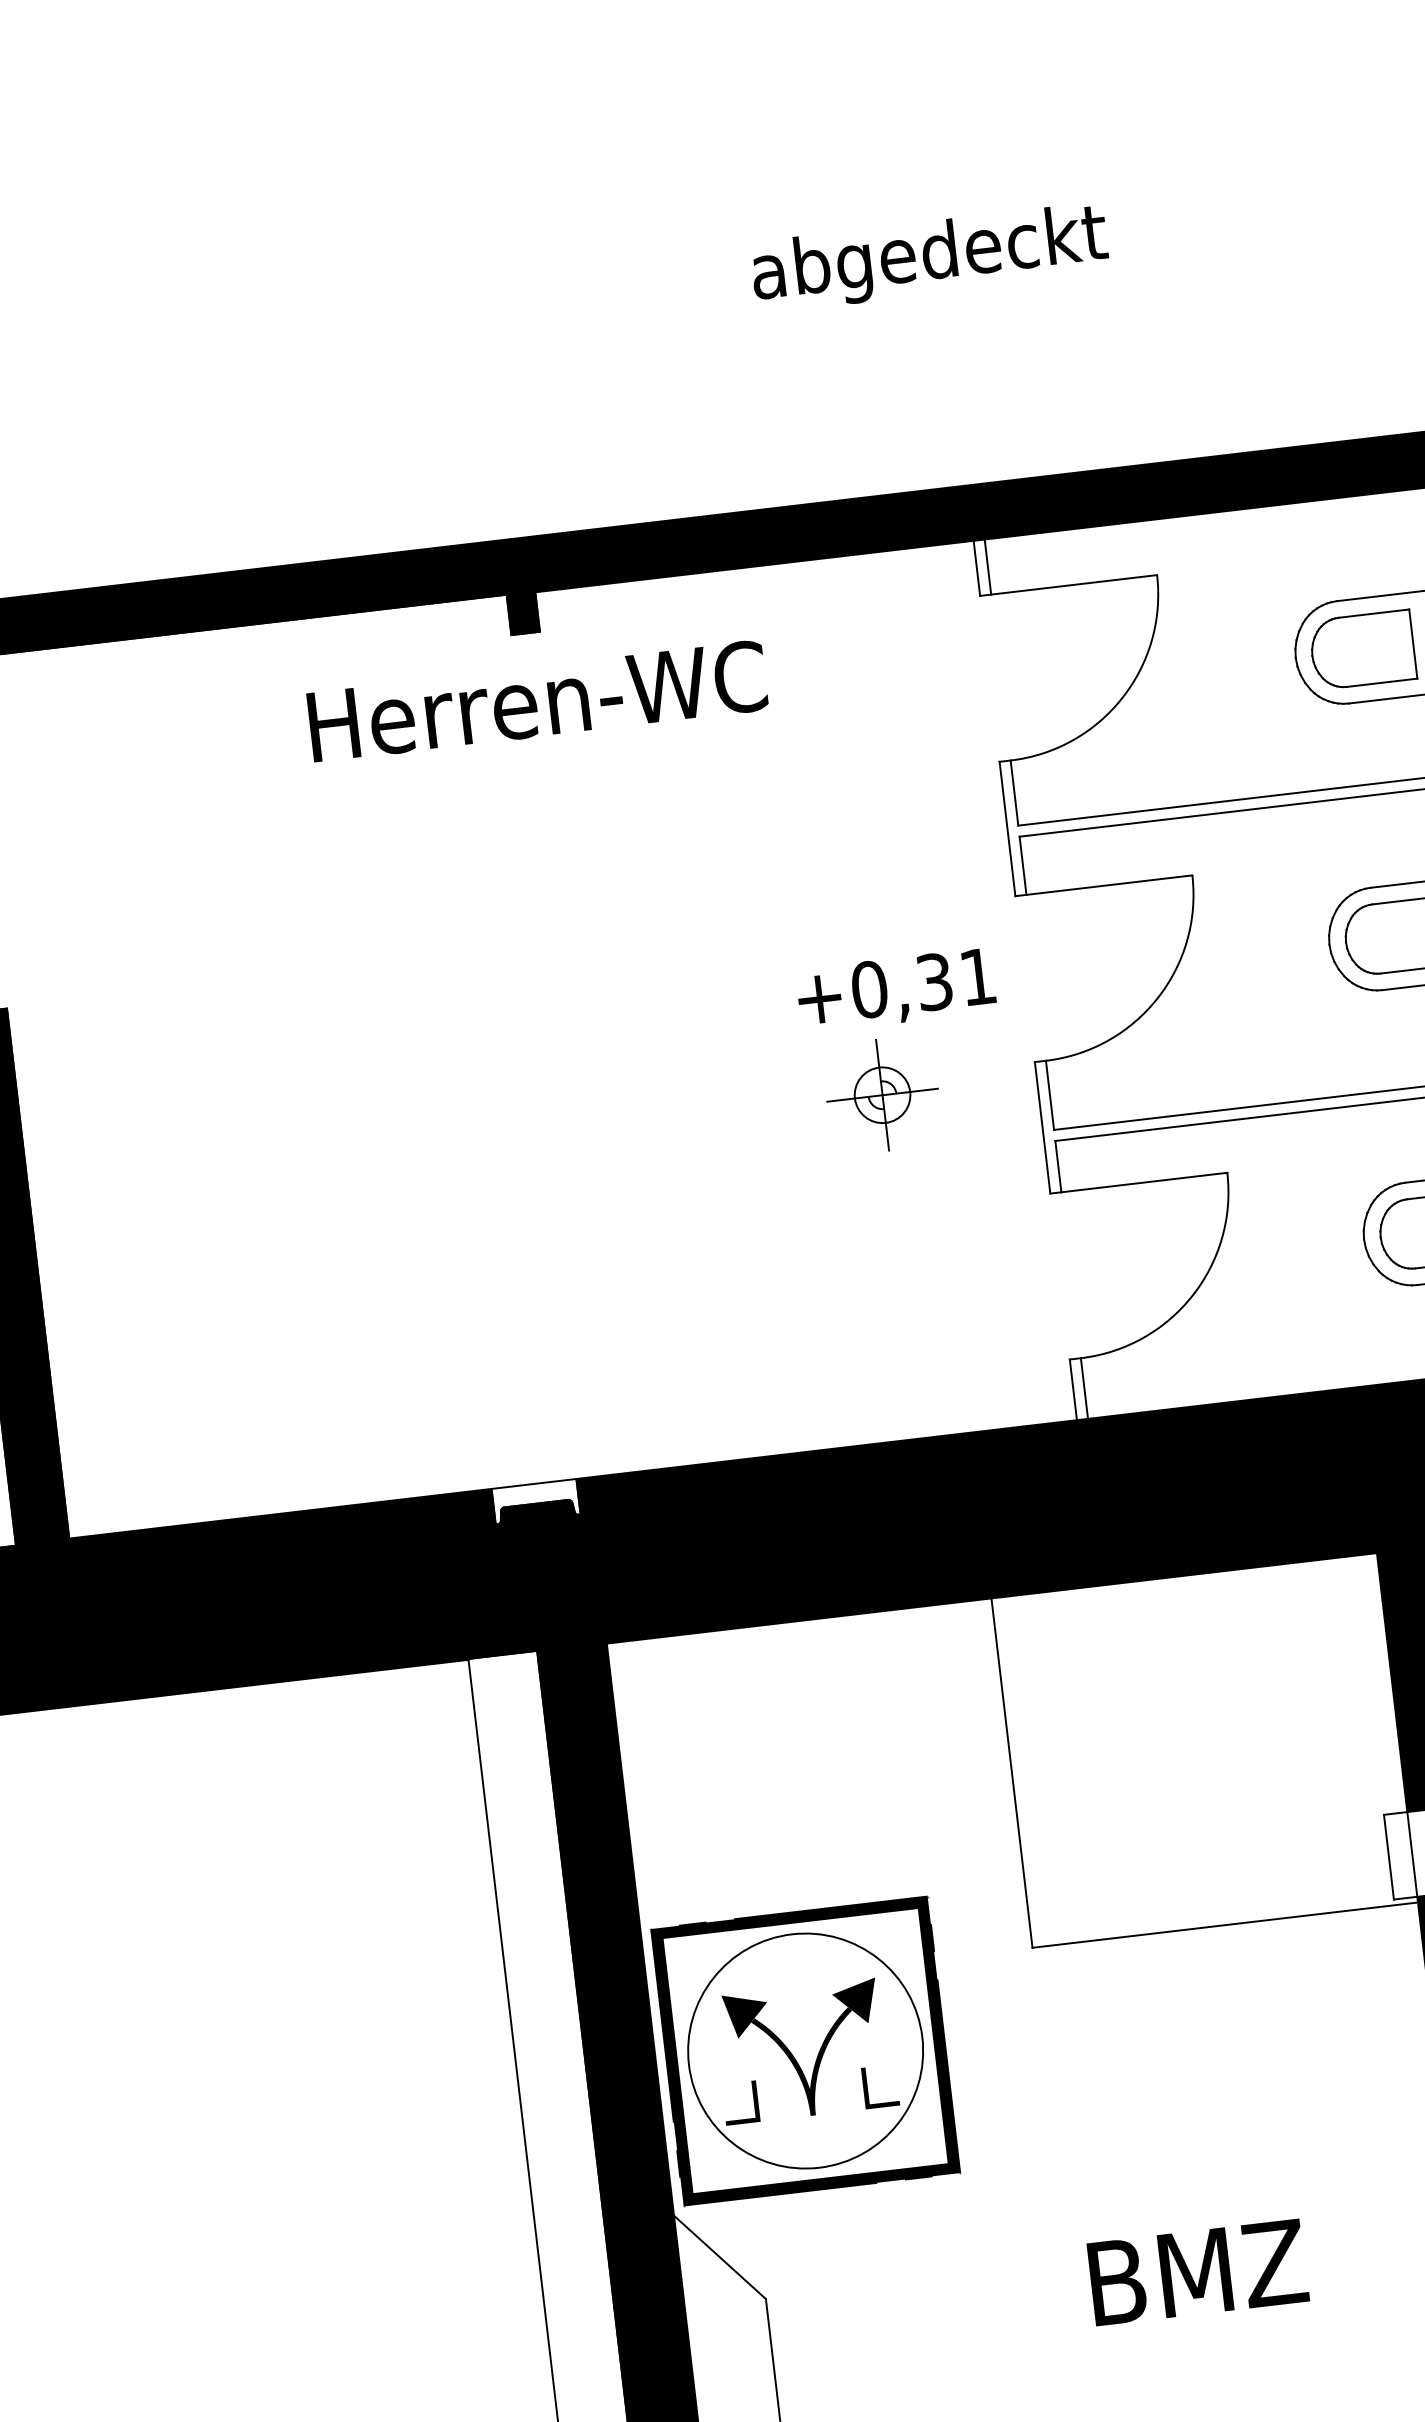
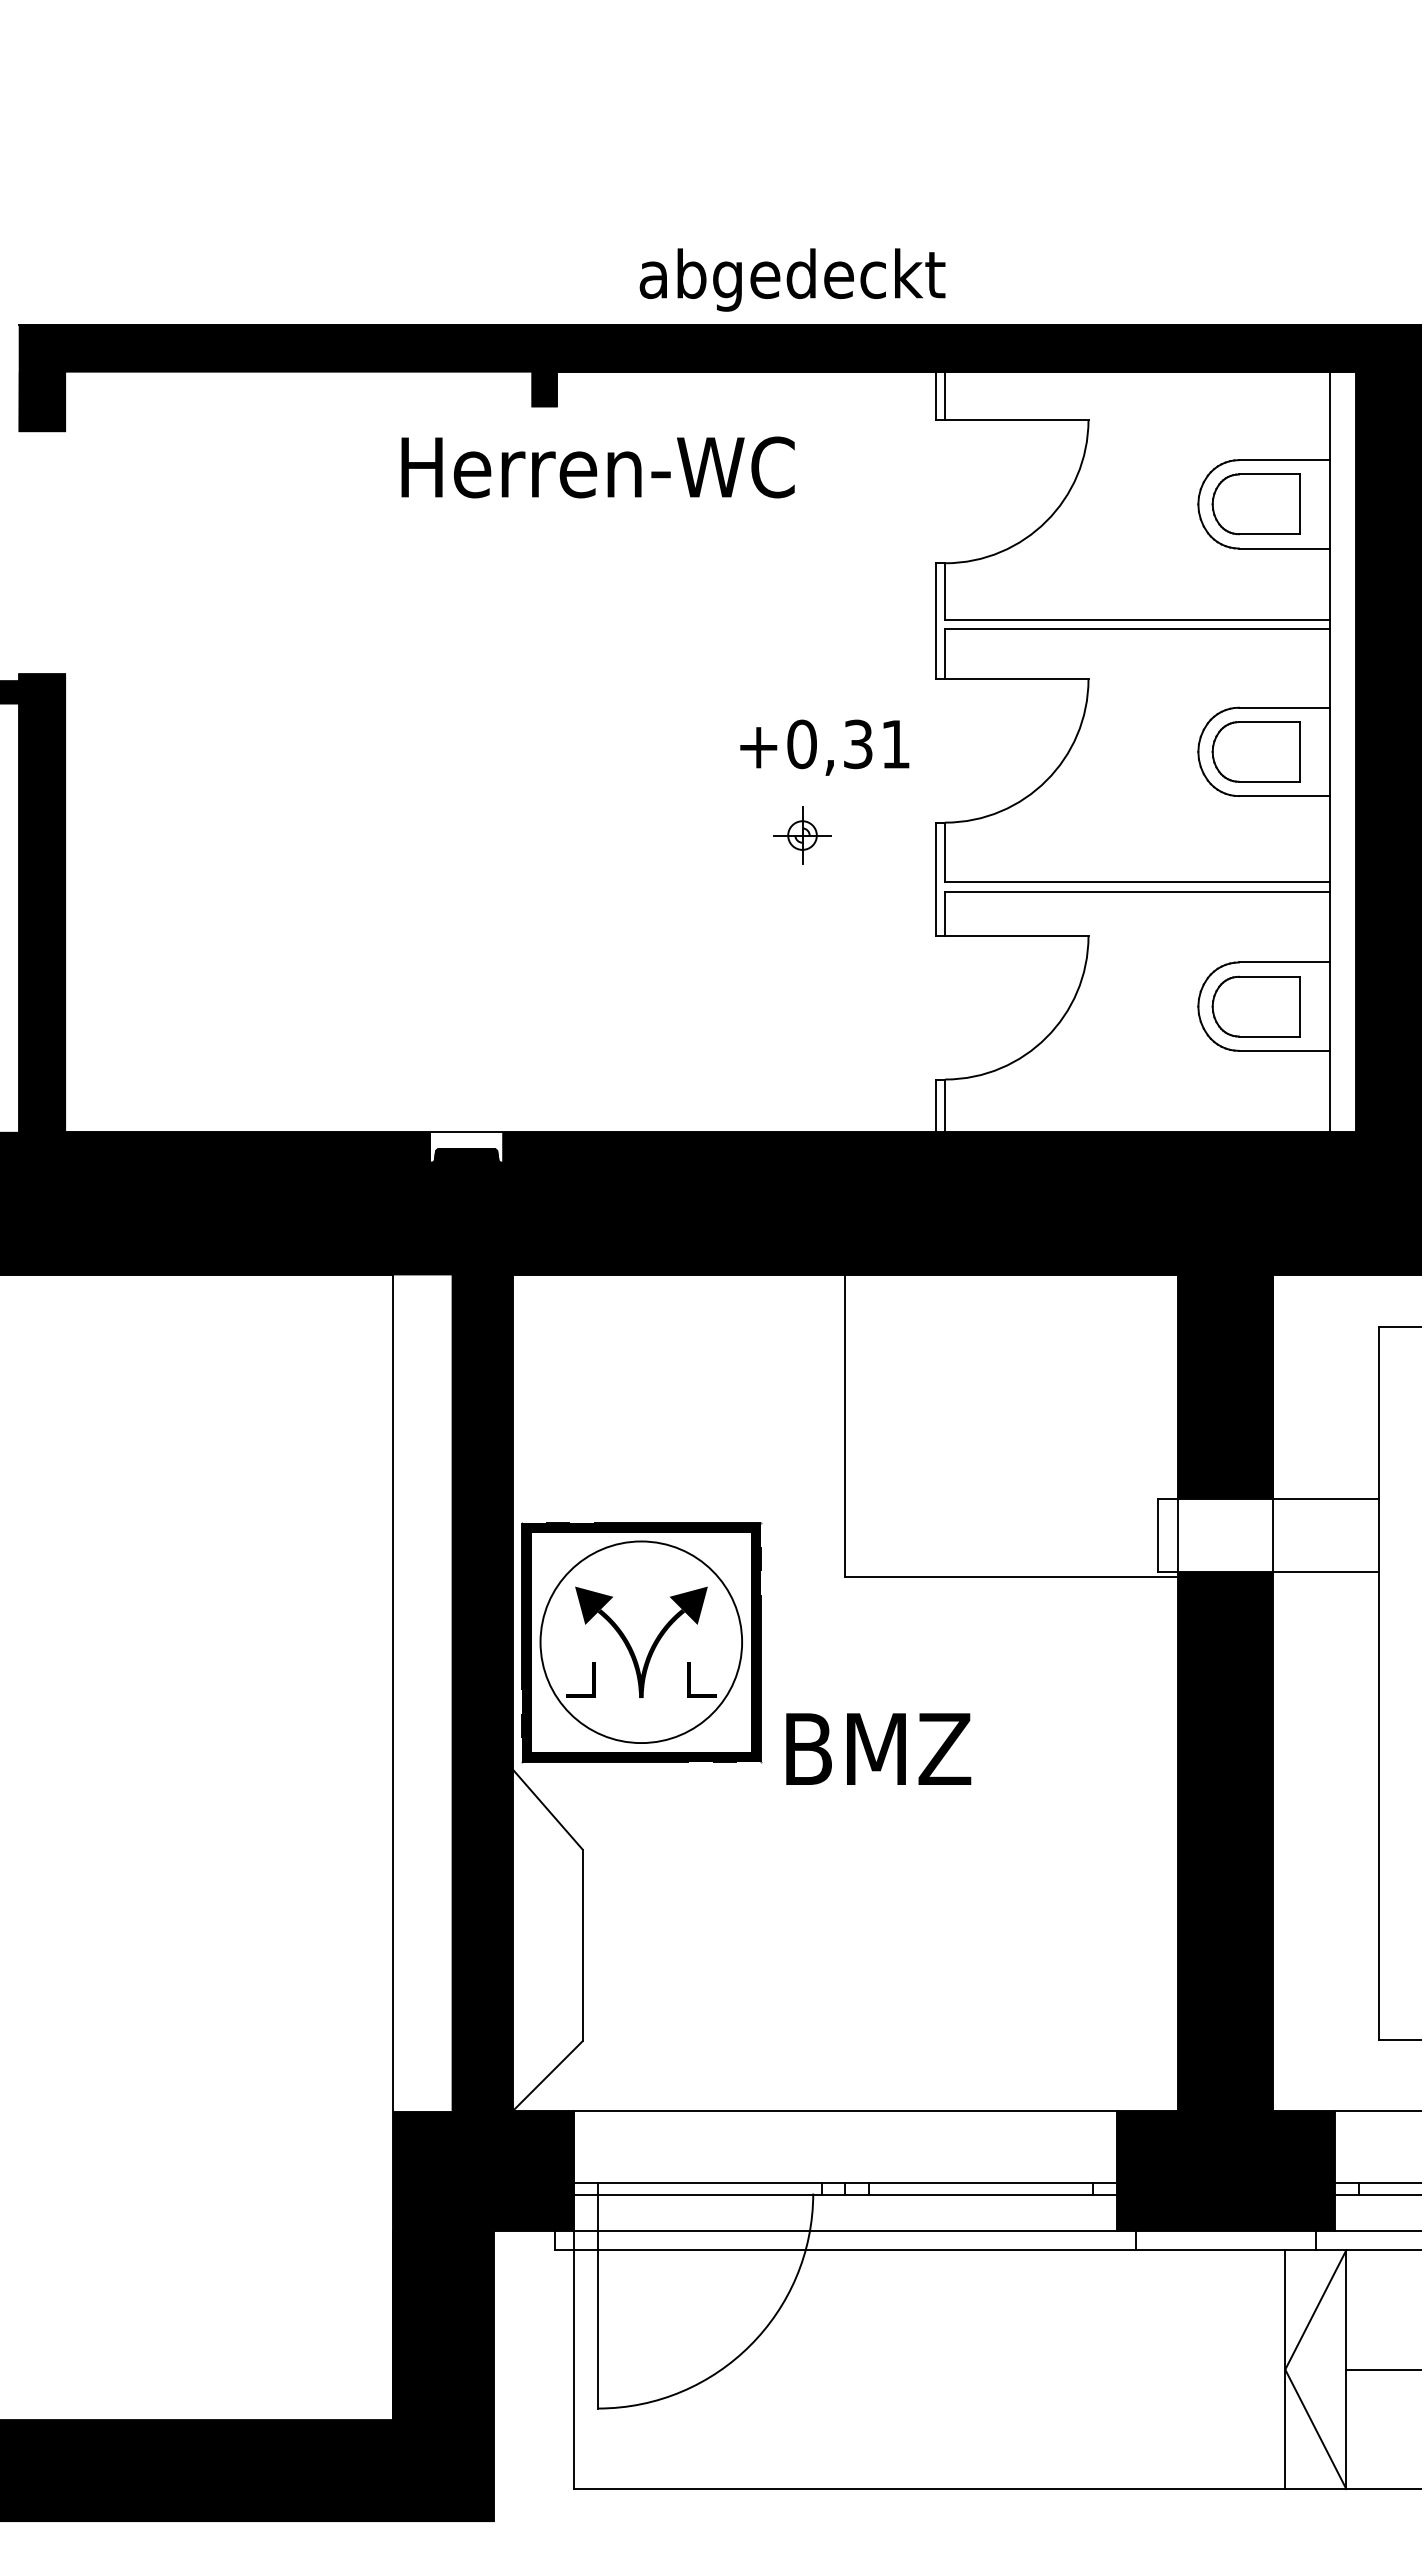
text: (929, 257) -> (792, 279), moved
text: (536, 701) -> (597, 467), moved
part: (882, 1095) -> (802, 835), size x0.6
text: (1197, 2271) -> (878, 1748), moved

